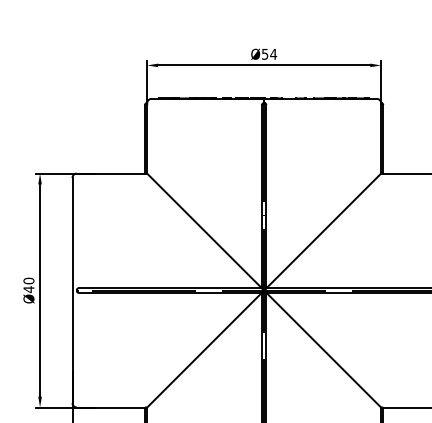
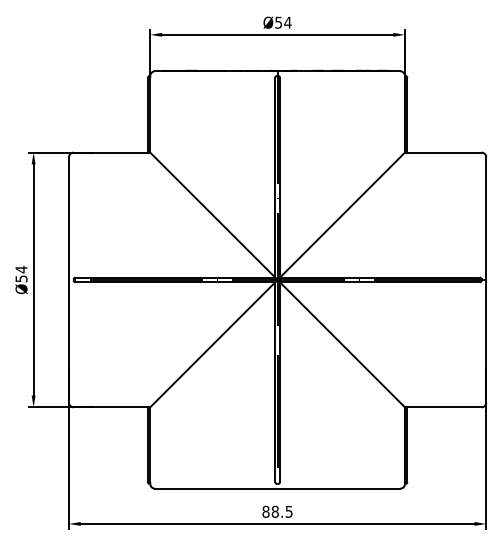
text: (28, 284) -> (21, 273), Ø40 -> Ø54

